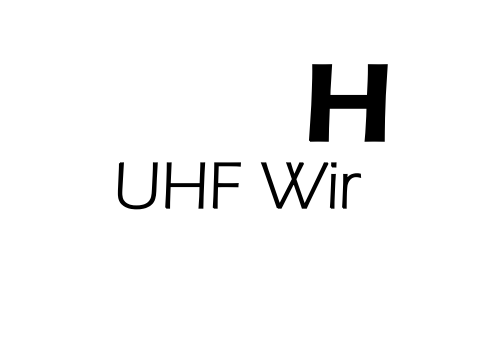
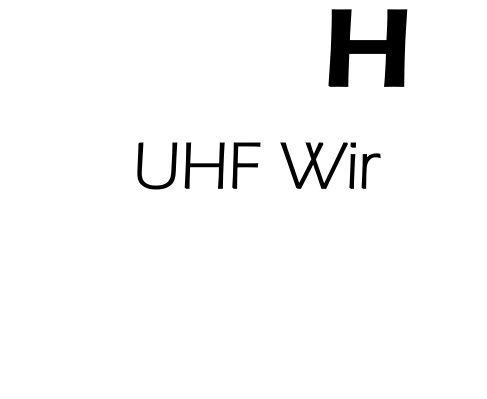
part: (348, 102) -> (367, 47), moved

